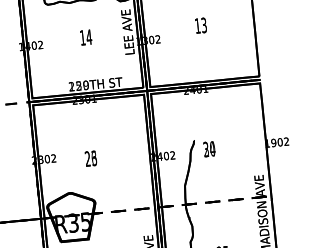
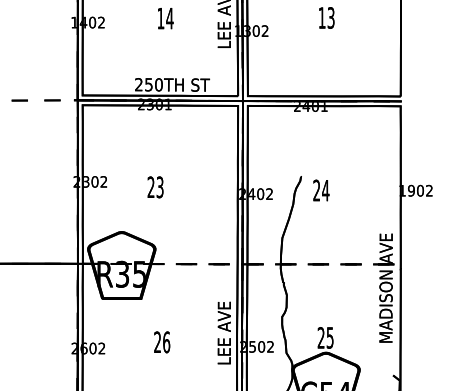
text: (78, 85) -> (148, 84), 129TH -> 250TH
text: (209, 149) -> (321, 190), 30 -> 24
text: (93, 158) -> (159, 187), 26 -> 23

